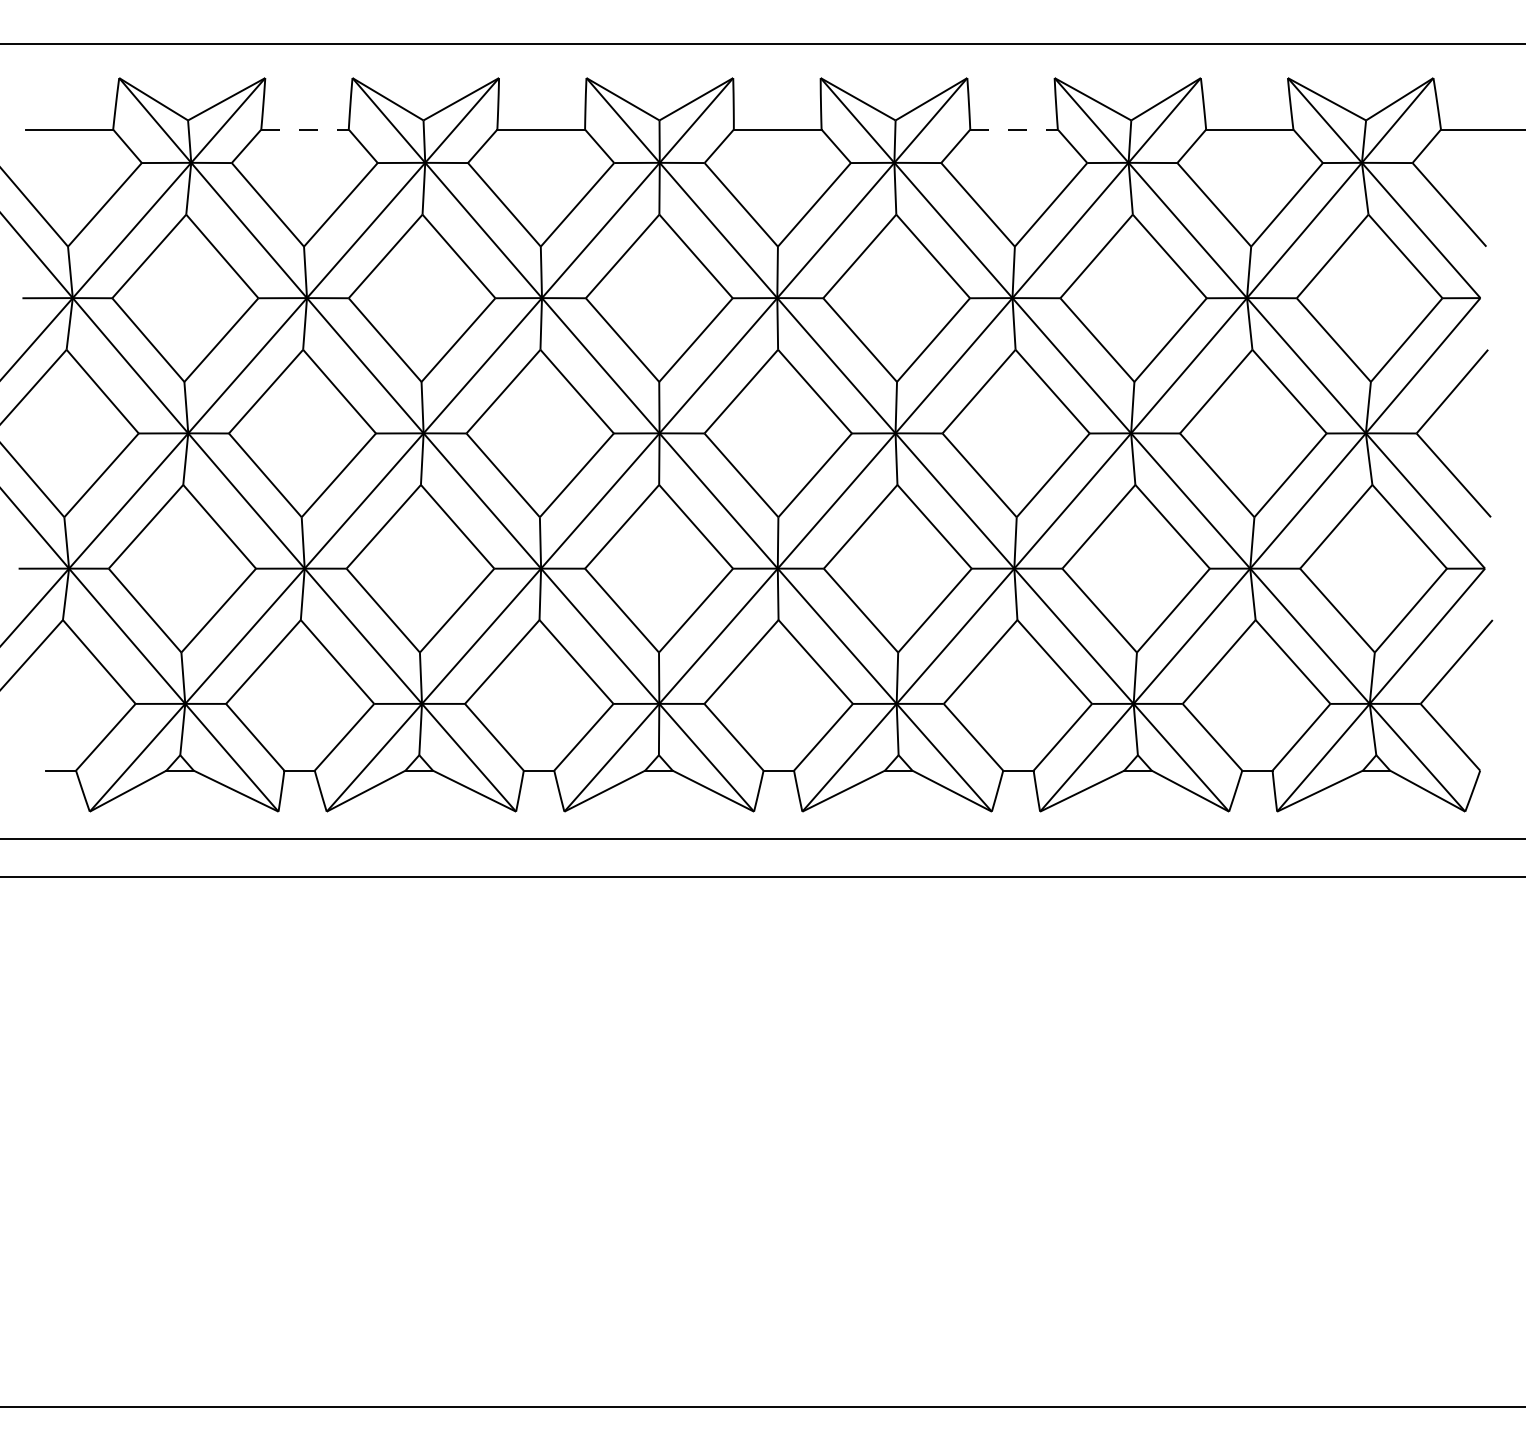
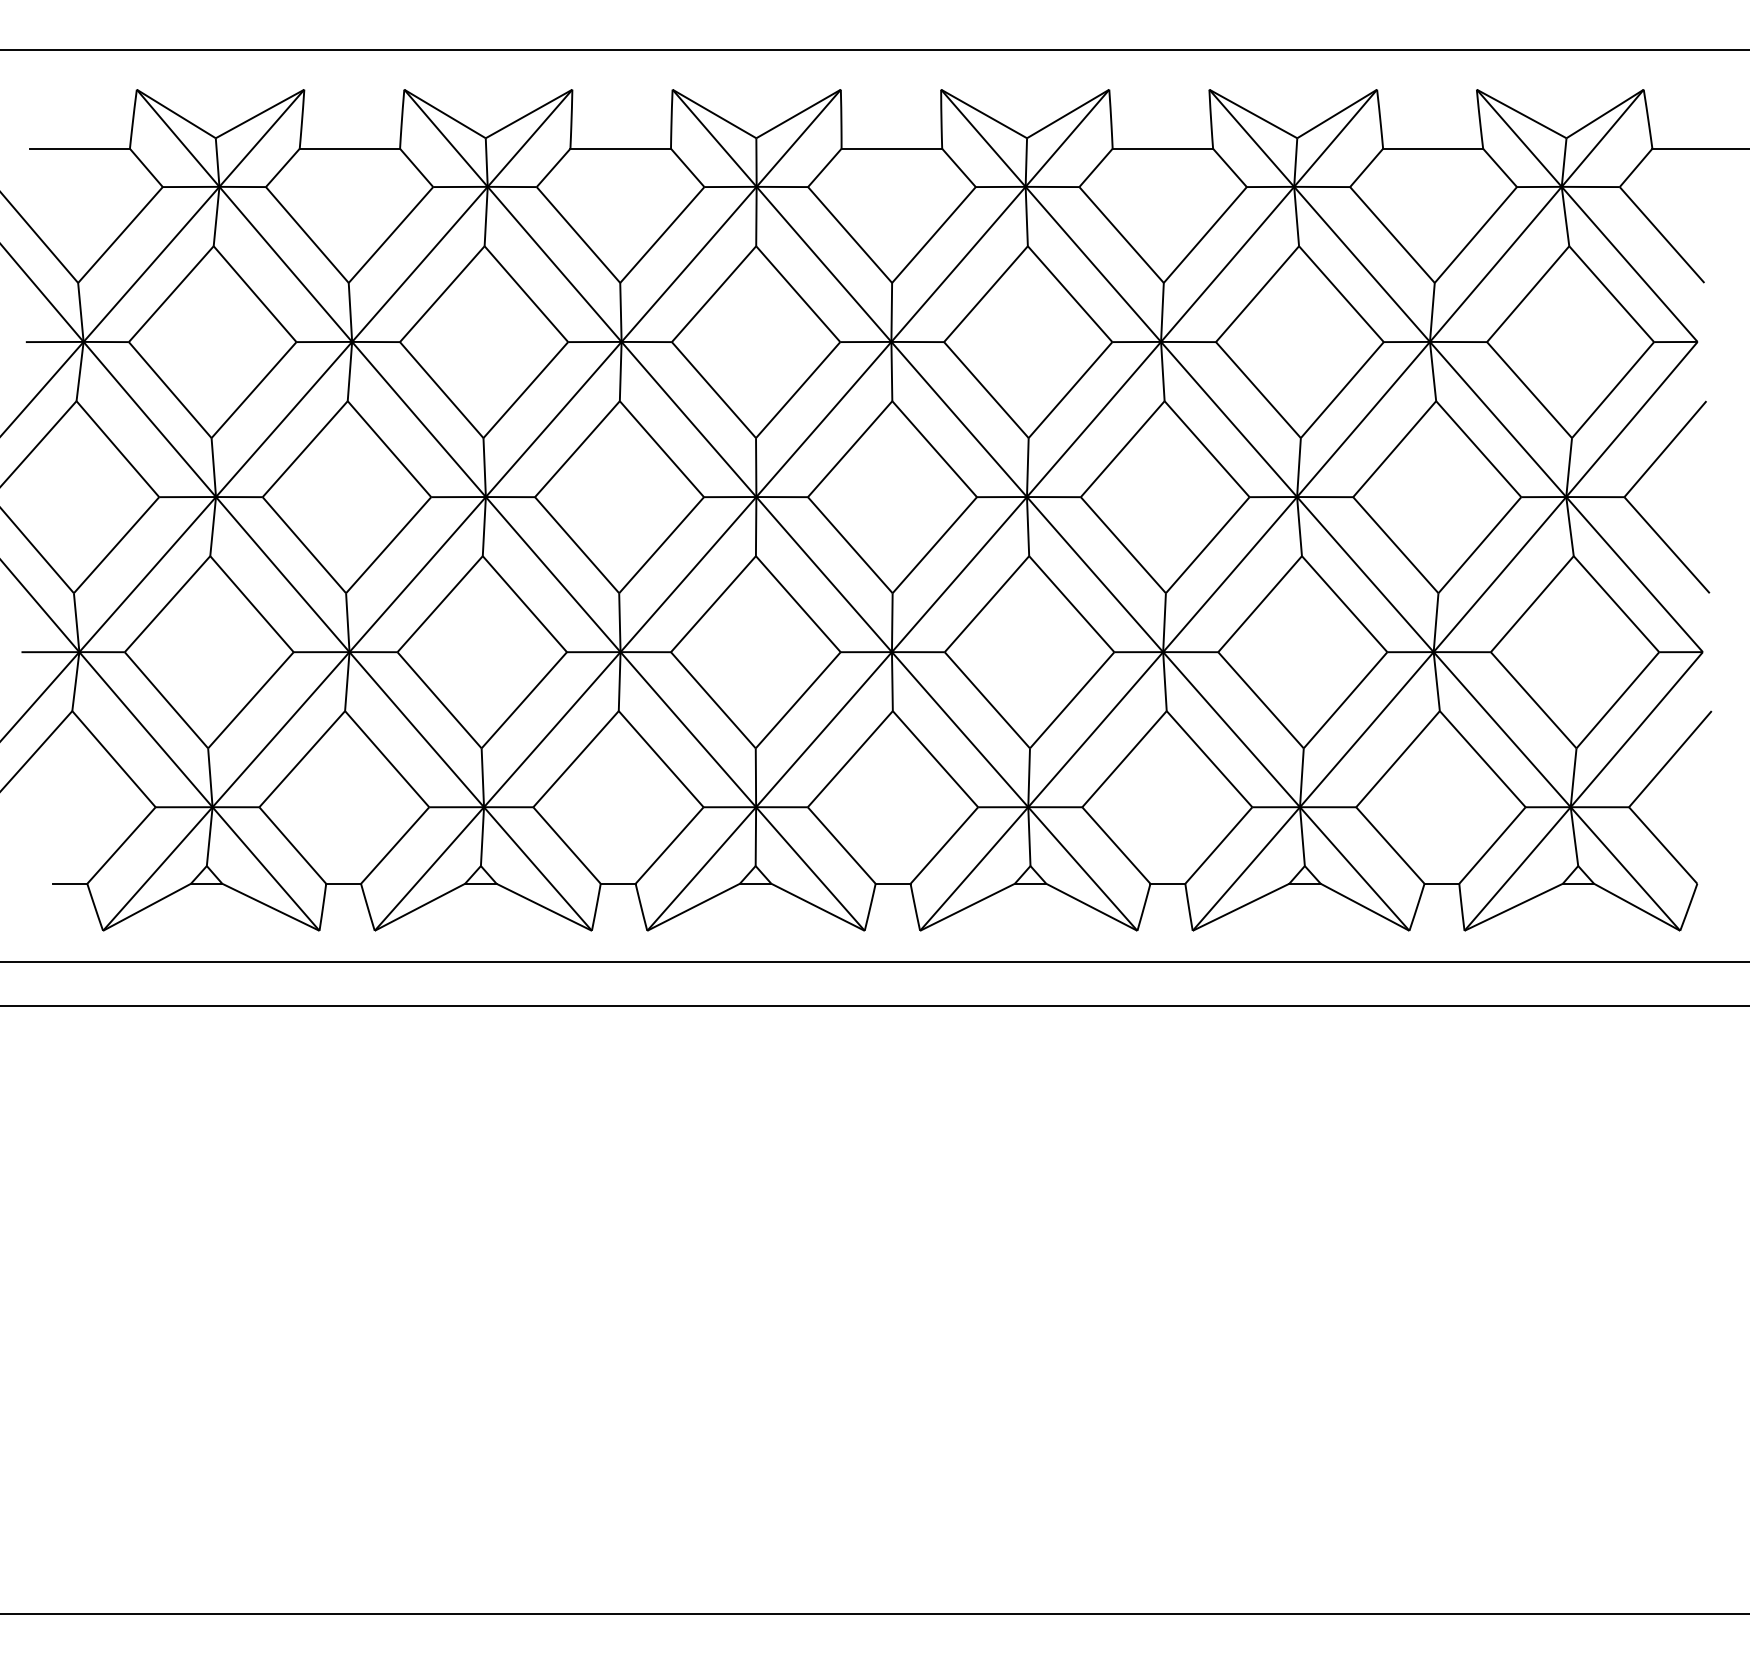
line: (305, 129) -> (350, 148), dashed -> solid
line: (1014, 129) -> (1163, 148), dashed -> solid

